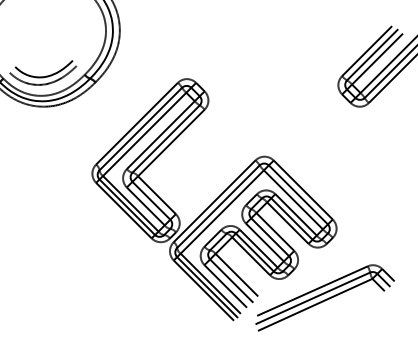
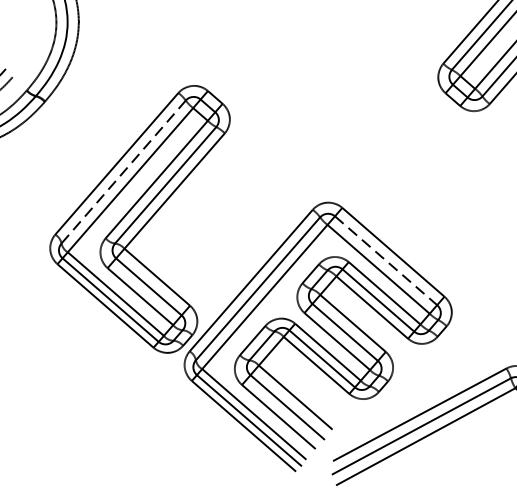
line: (141, 128) -> (124, 171), solid -> dashed
line: (298, 194) -> (386, 260), solid -> dashed

